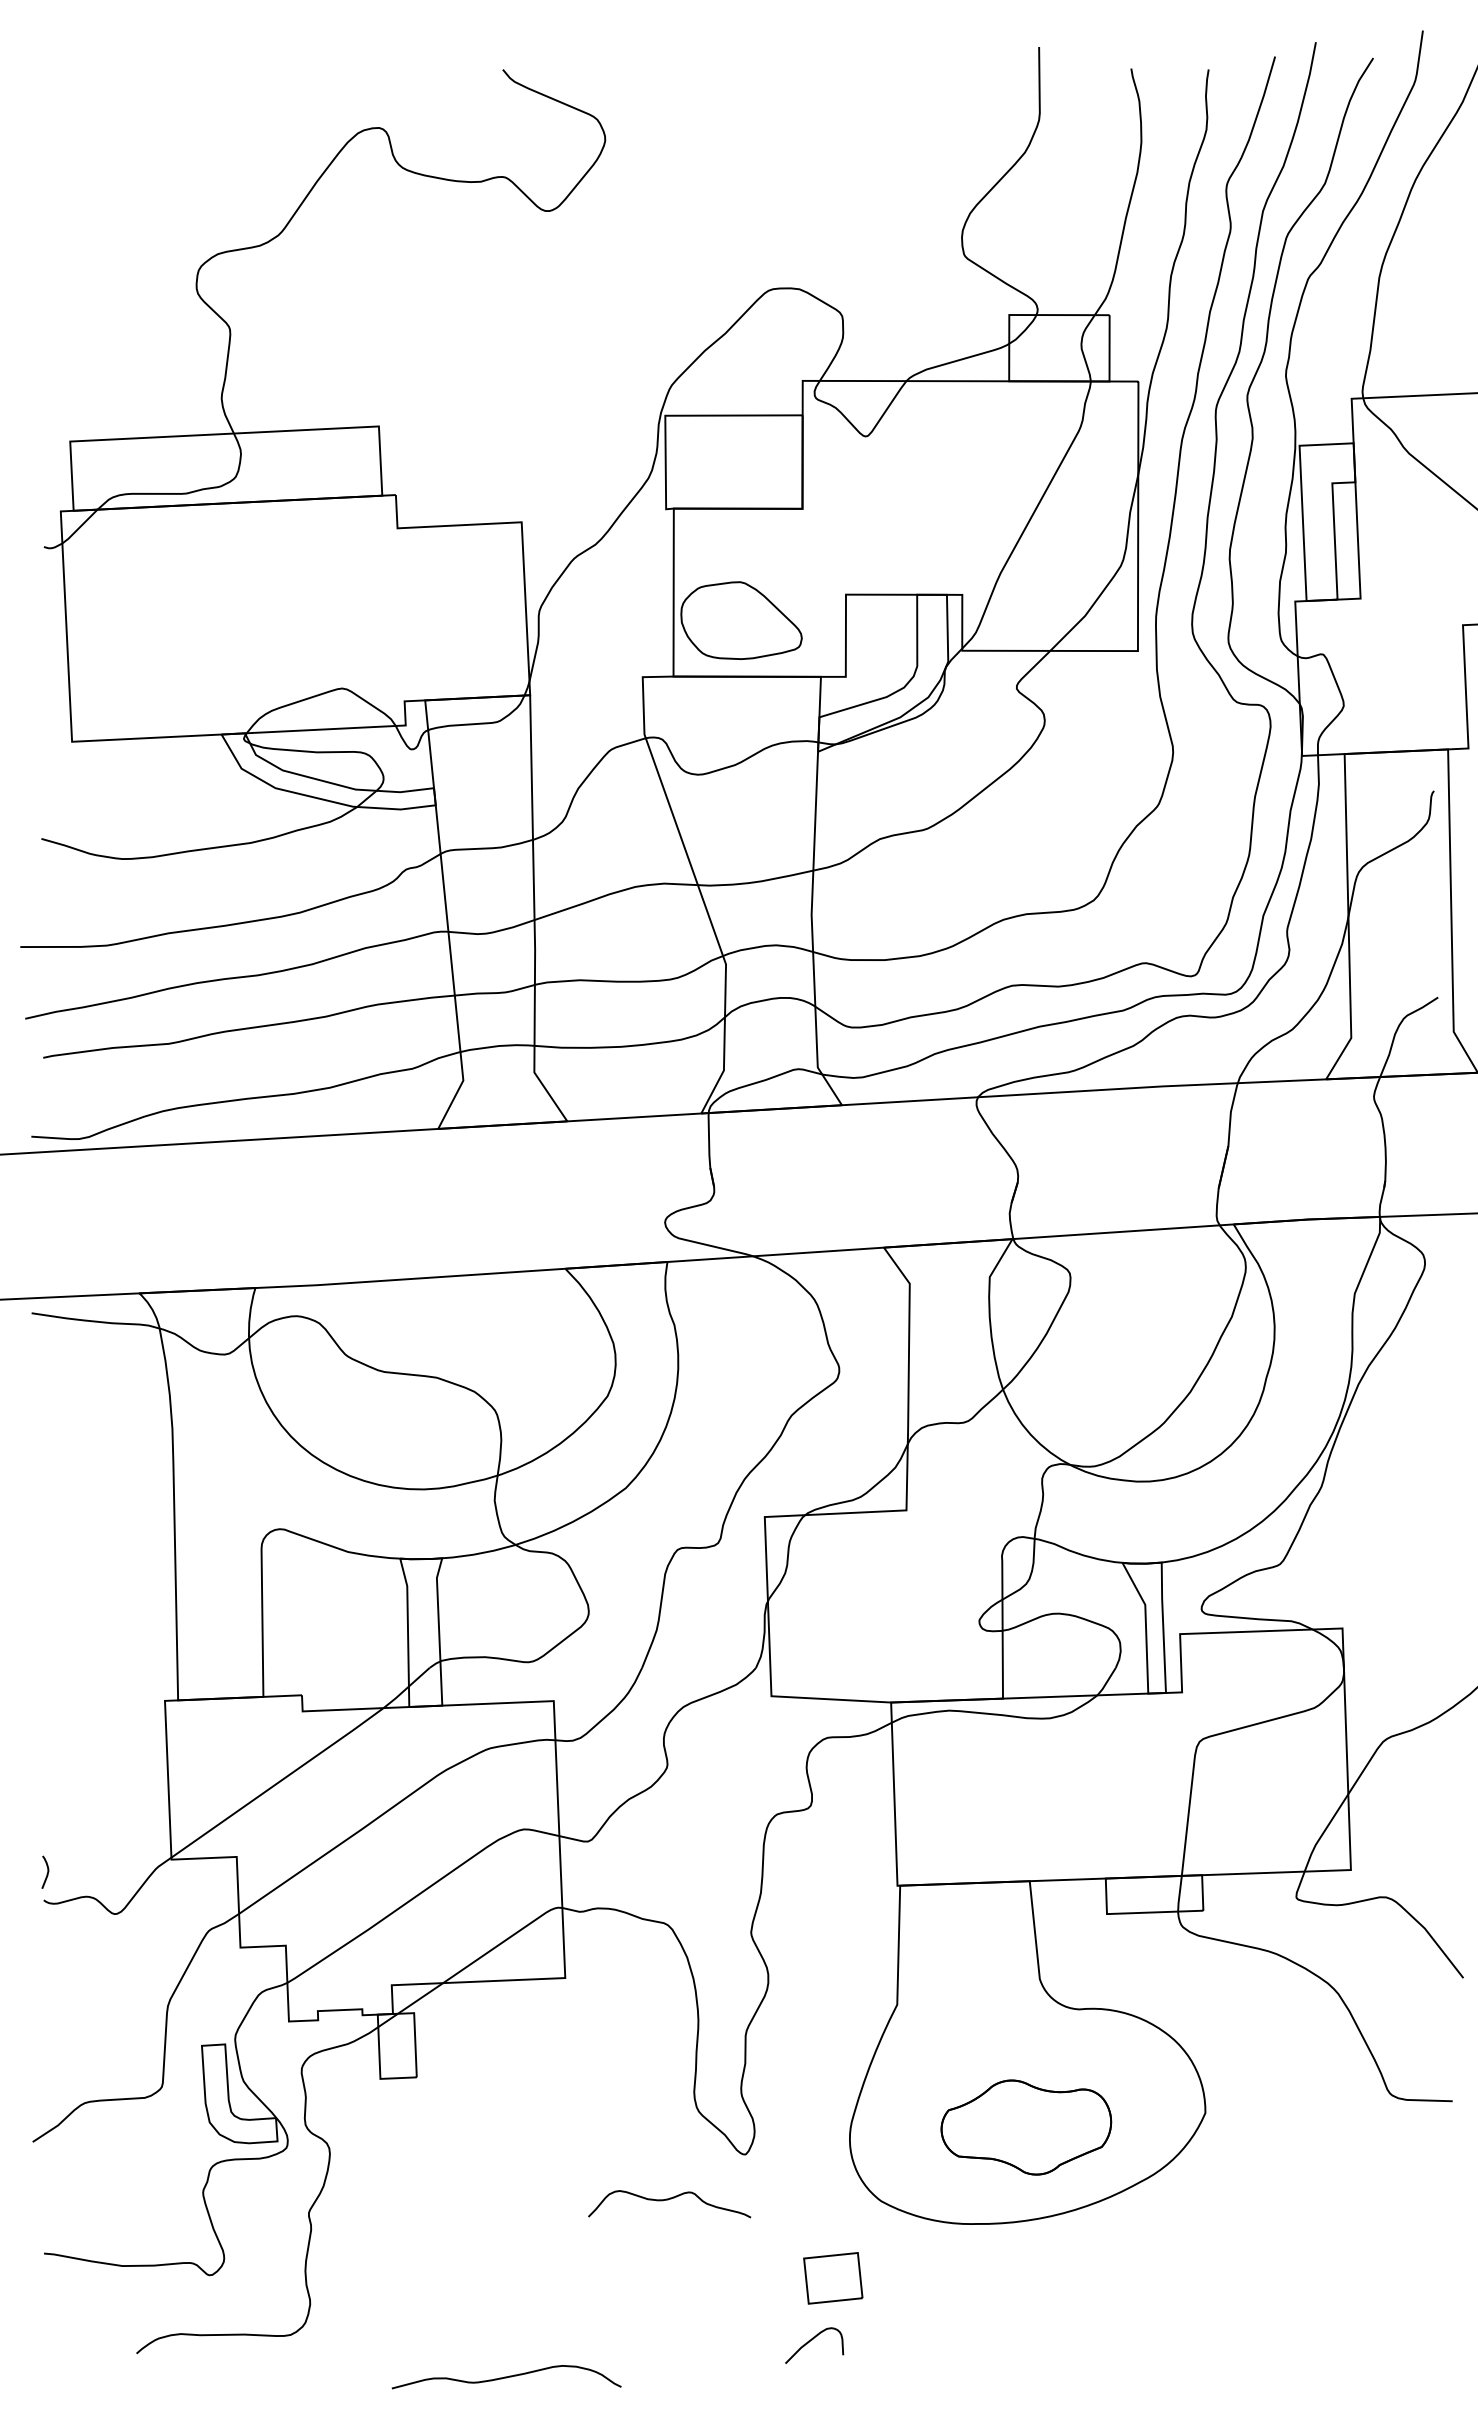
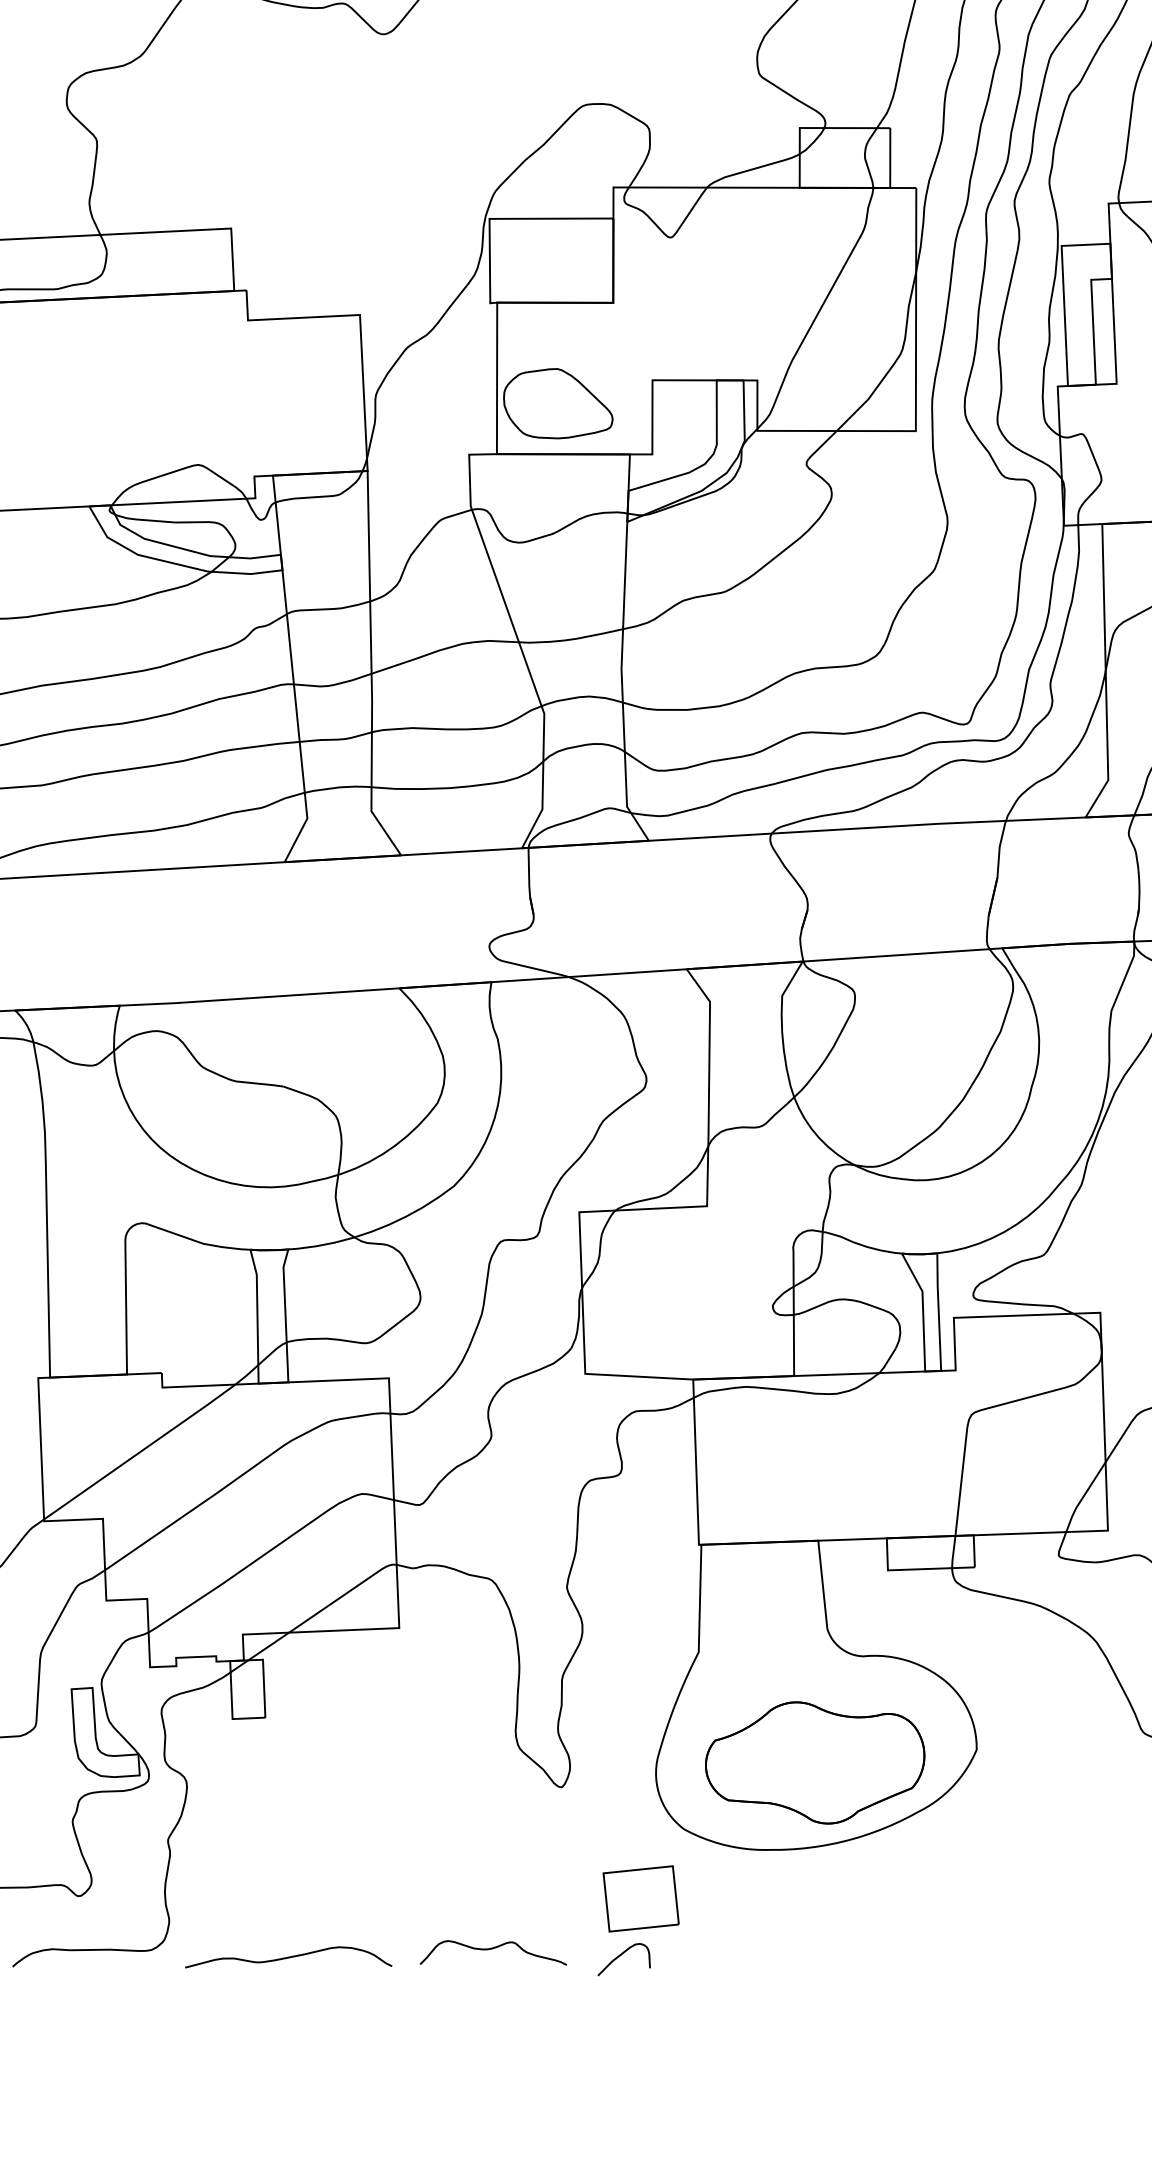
part: (1026, 2127) -> (815, 1762), size x1.43
curve: (668, 2200) -> (492, 1949), moved
part: (832, 2278) -> (640, 1899), size x1.43
curve: (506, 2377) -> (288, 1957), moved

